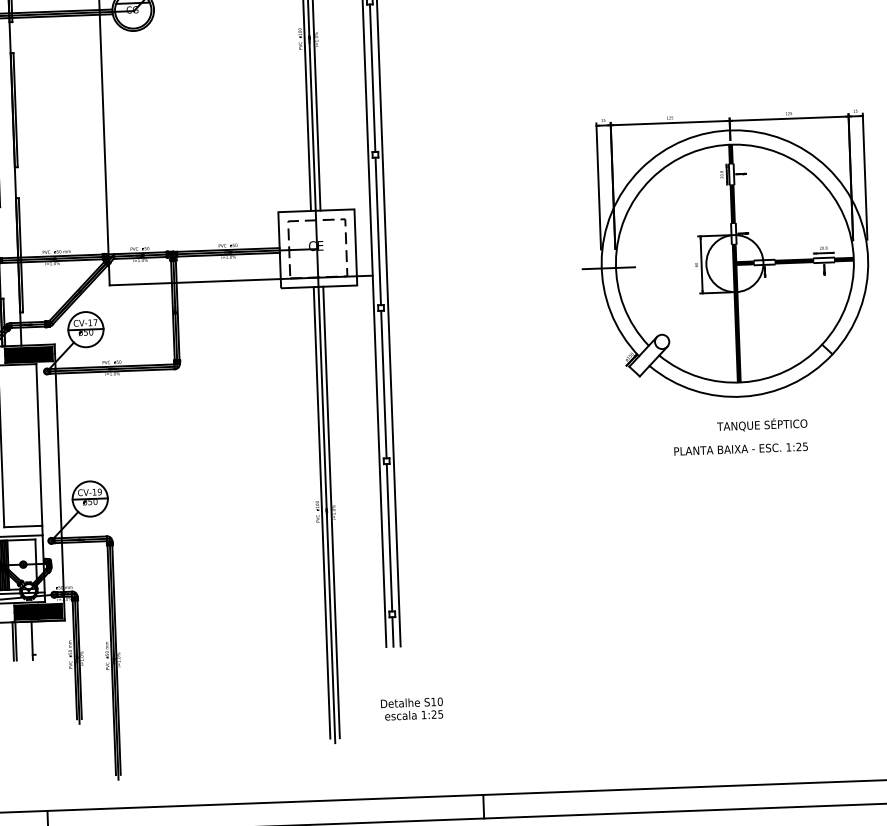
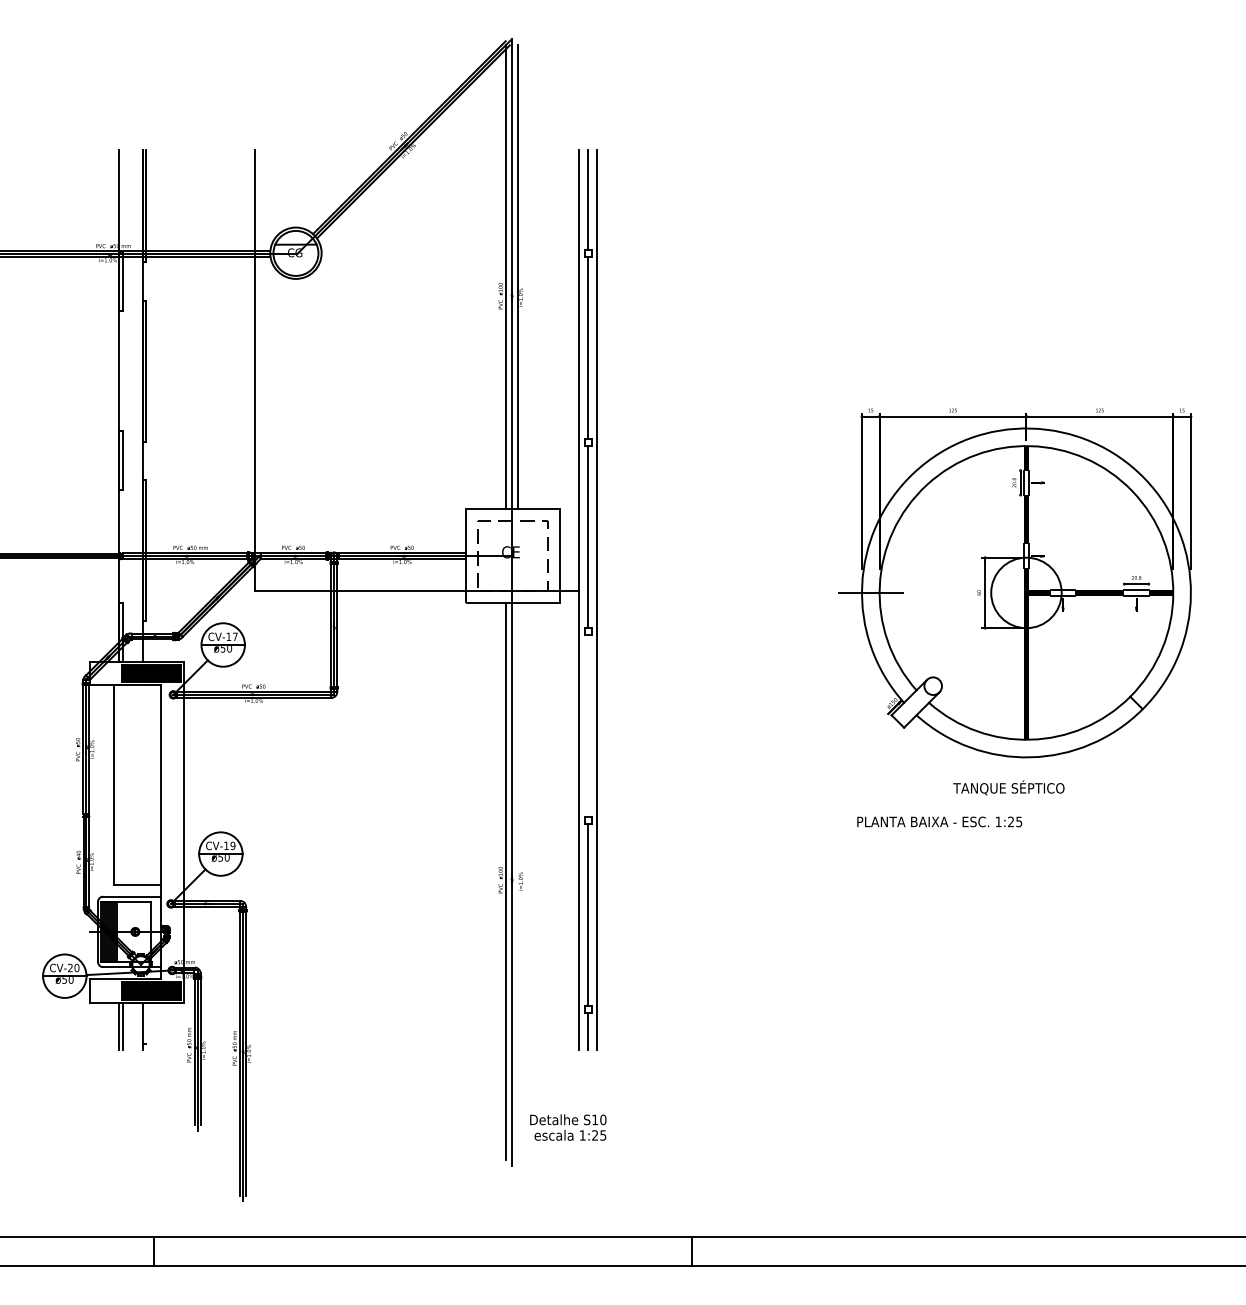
line: (384, 384) -> (588, 726), removed
text: (761, 424) -> (1008, 787), moved
text: (740, 448) -> (939, 821), moved
line: (331, 512) -> (517, 881), removed
text: (412, 708) -> (568, 1127), moved

